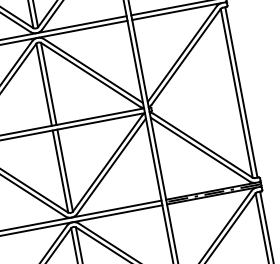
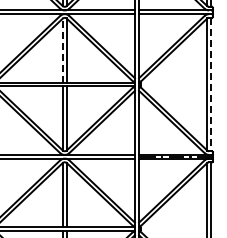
line: (43, 84) -> (62, 50), solid -> dashed
line: (241, 92) -> (211, 84), solid -> dashed

